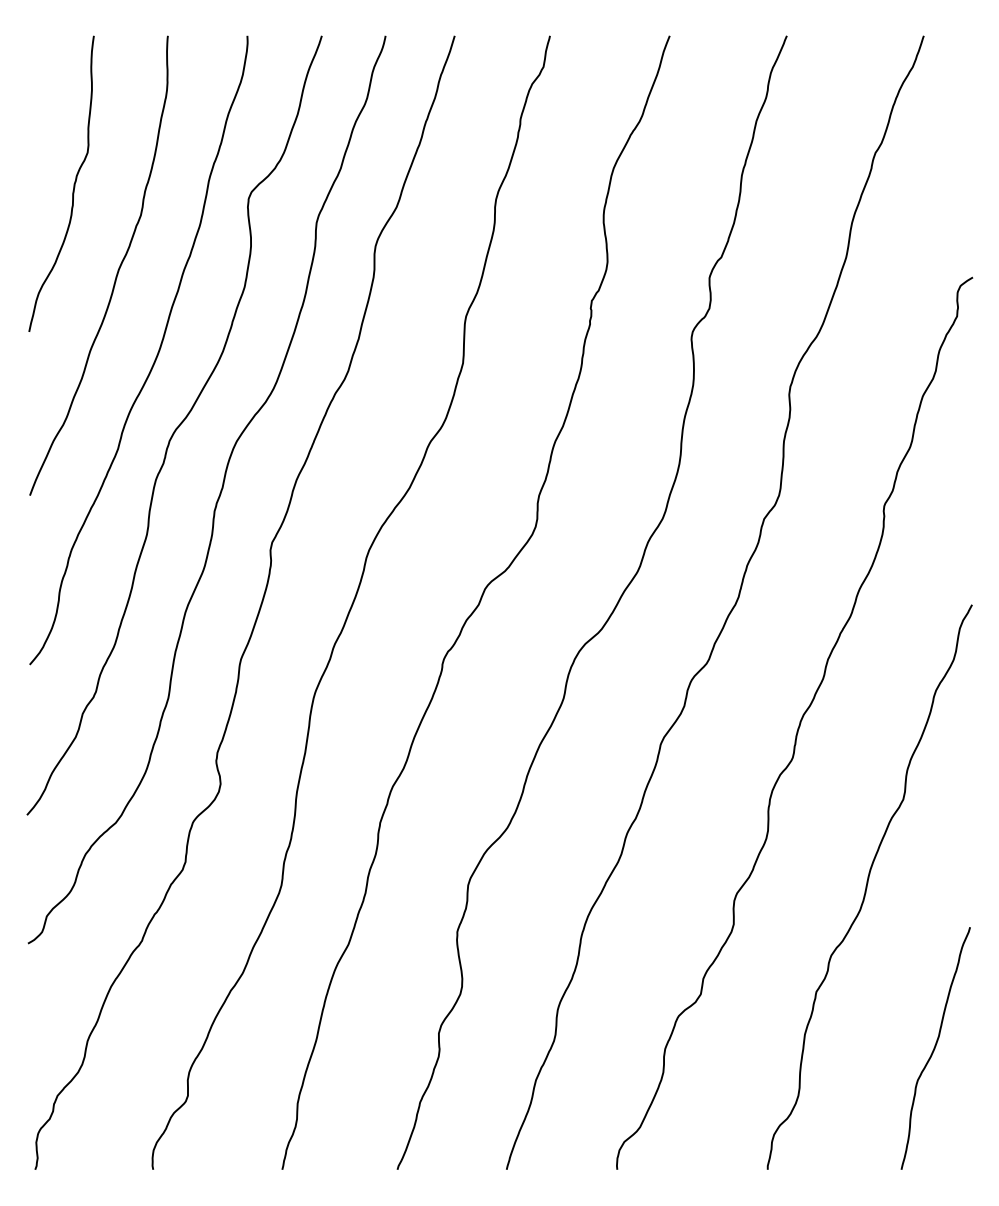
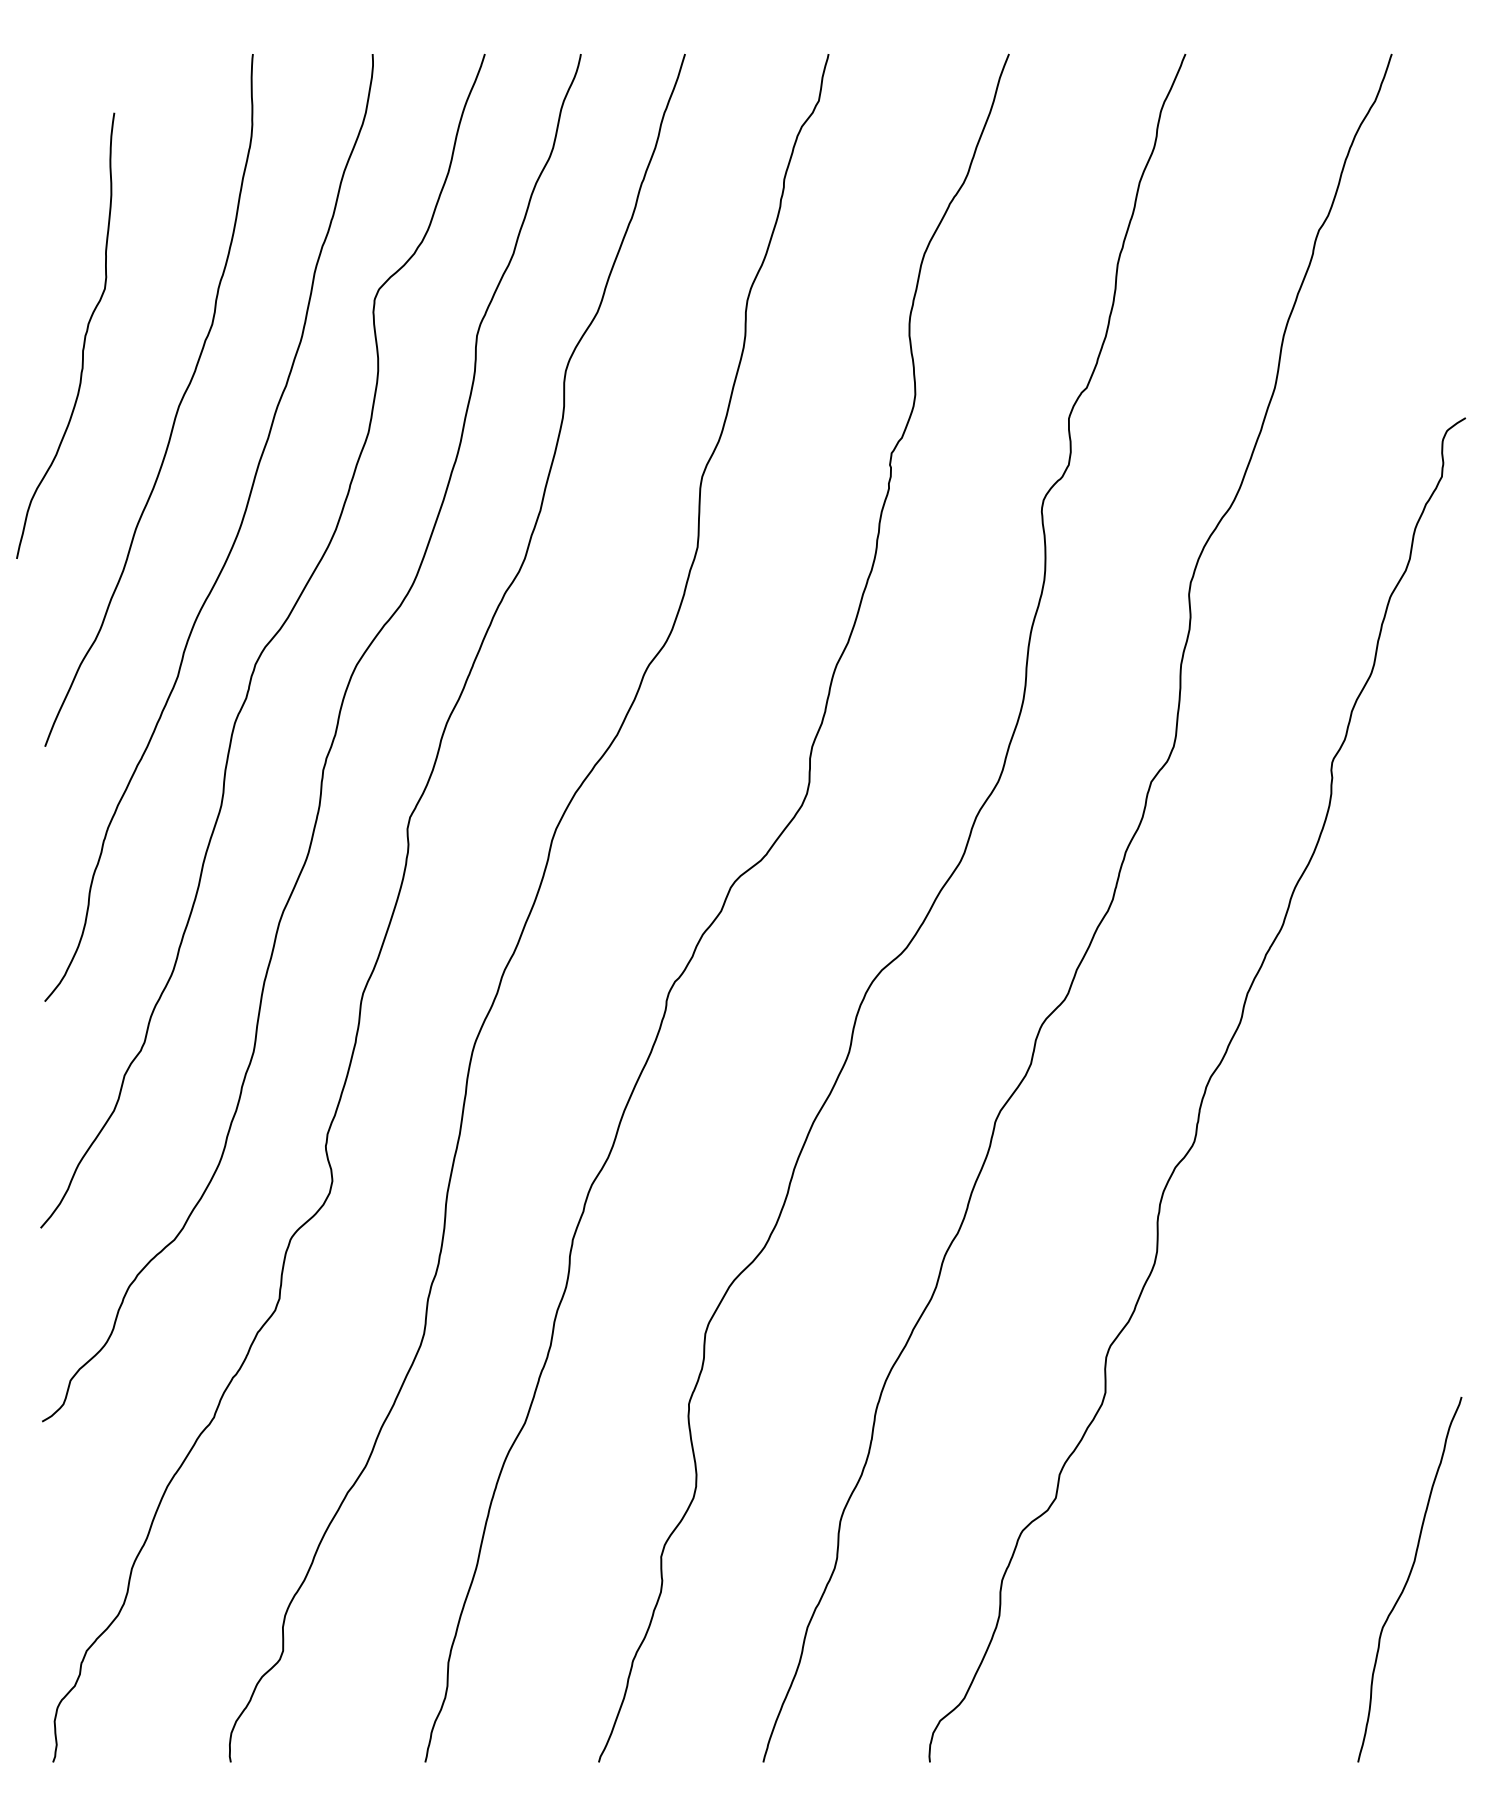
curve: (73, 183) -> (83, 335), moved
curve: (867, 886) -> (1306, 1335), removed

